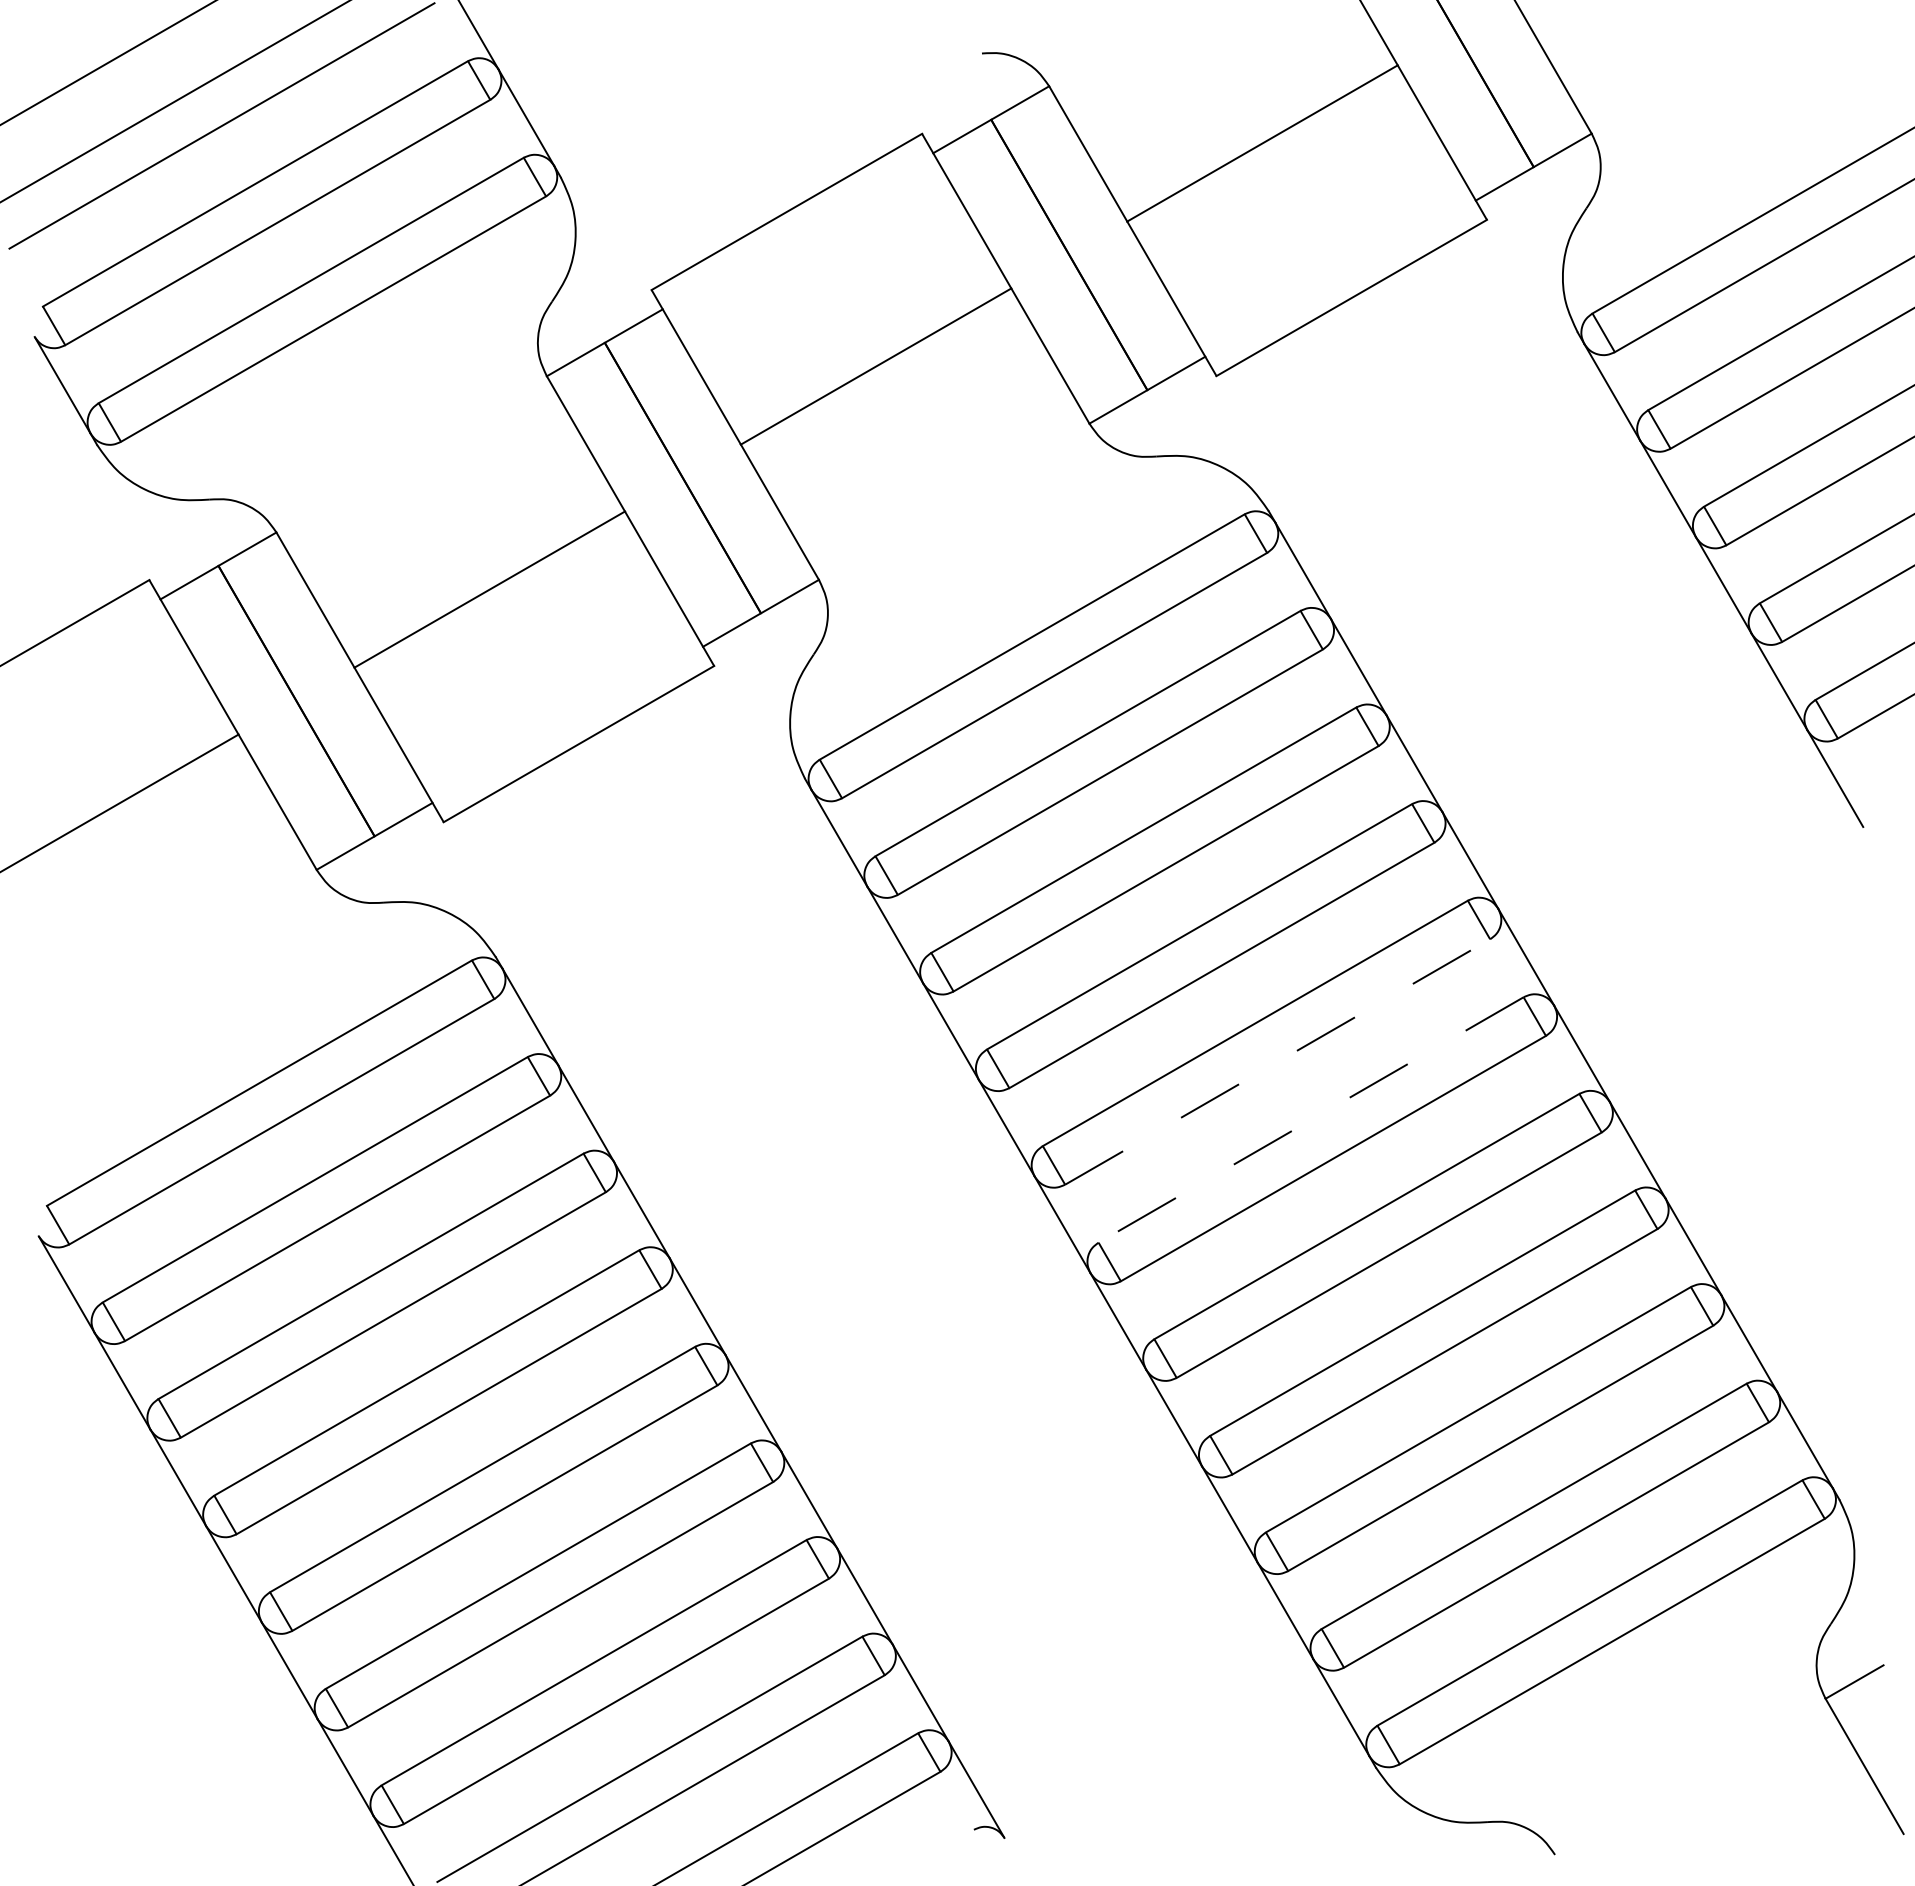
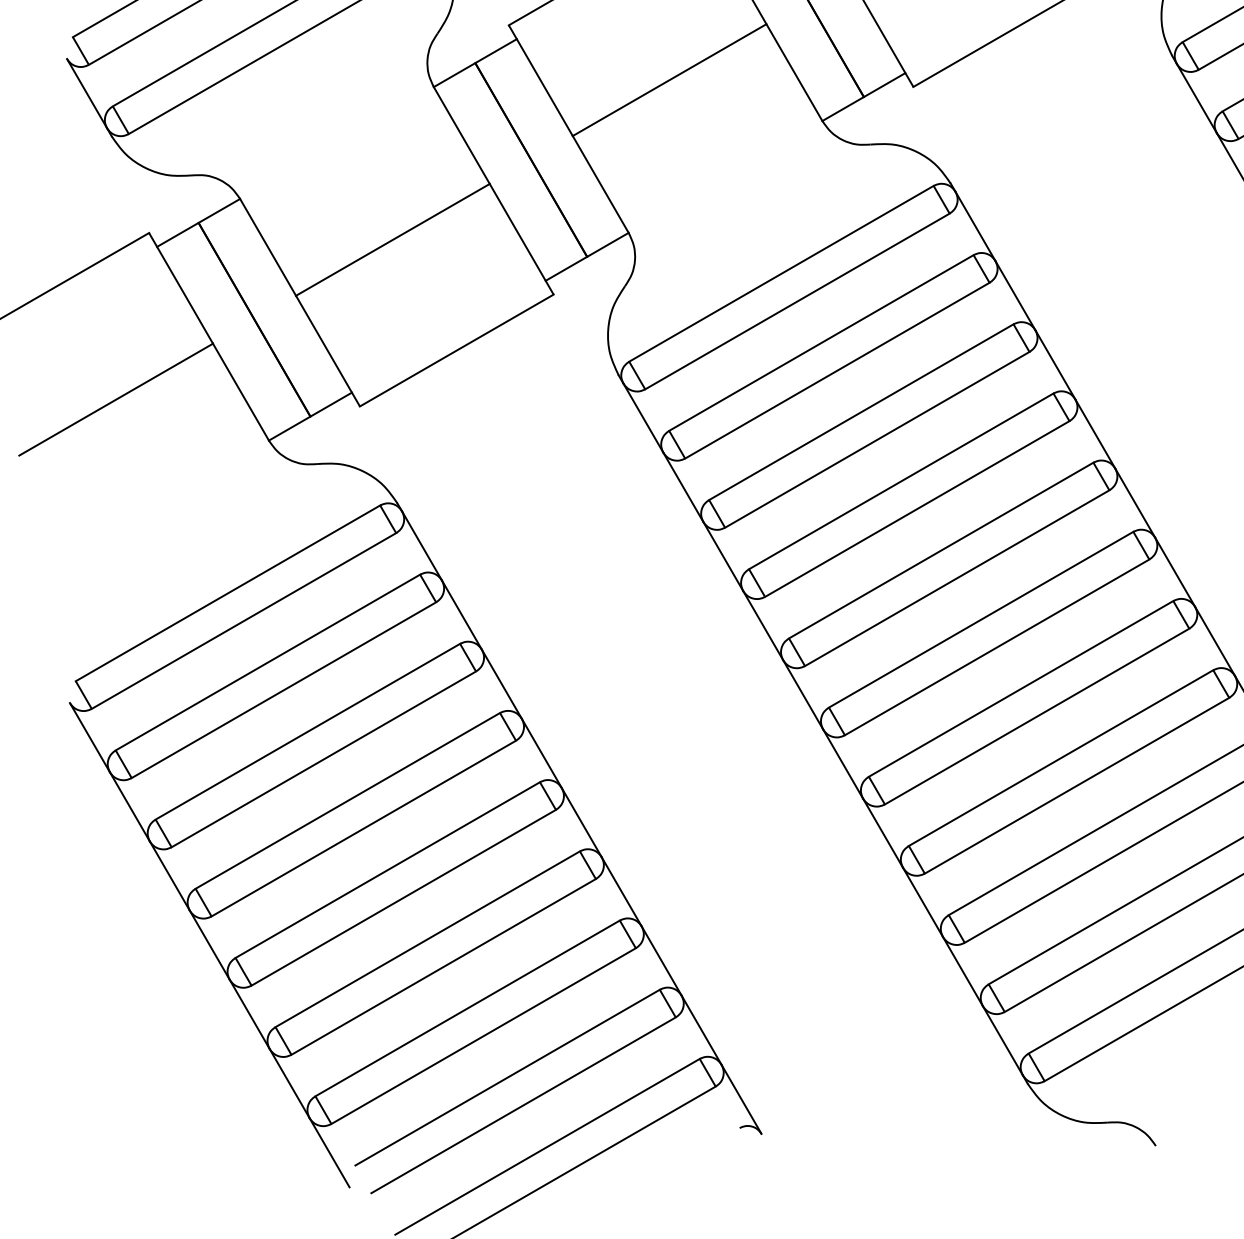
line: (1278, 1061) -> (957, 577), dashed -> solid
line: (1310, 1120) -> (980, 620), dashed -> solid

